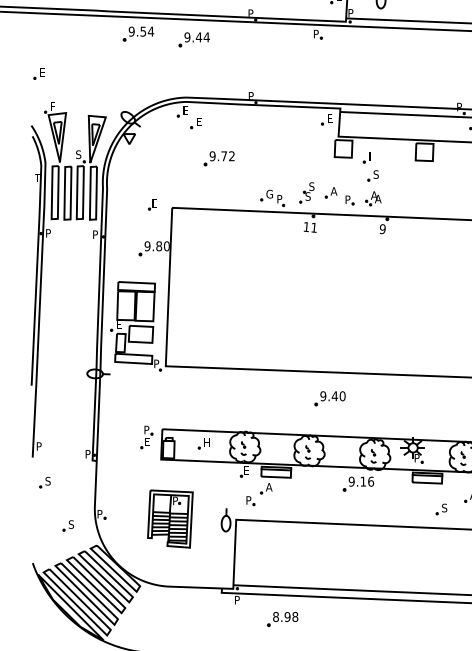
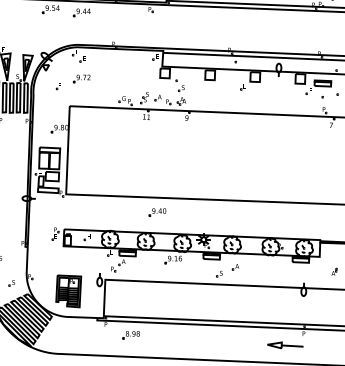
part: (218, 158) -> (81, 78), moved
part: (150, 204) -> (57, 86), moved
part: (169, 519) -> (68, 291), moved

